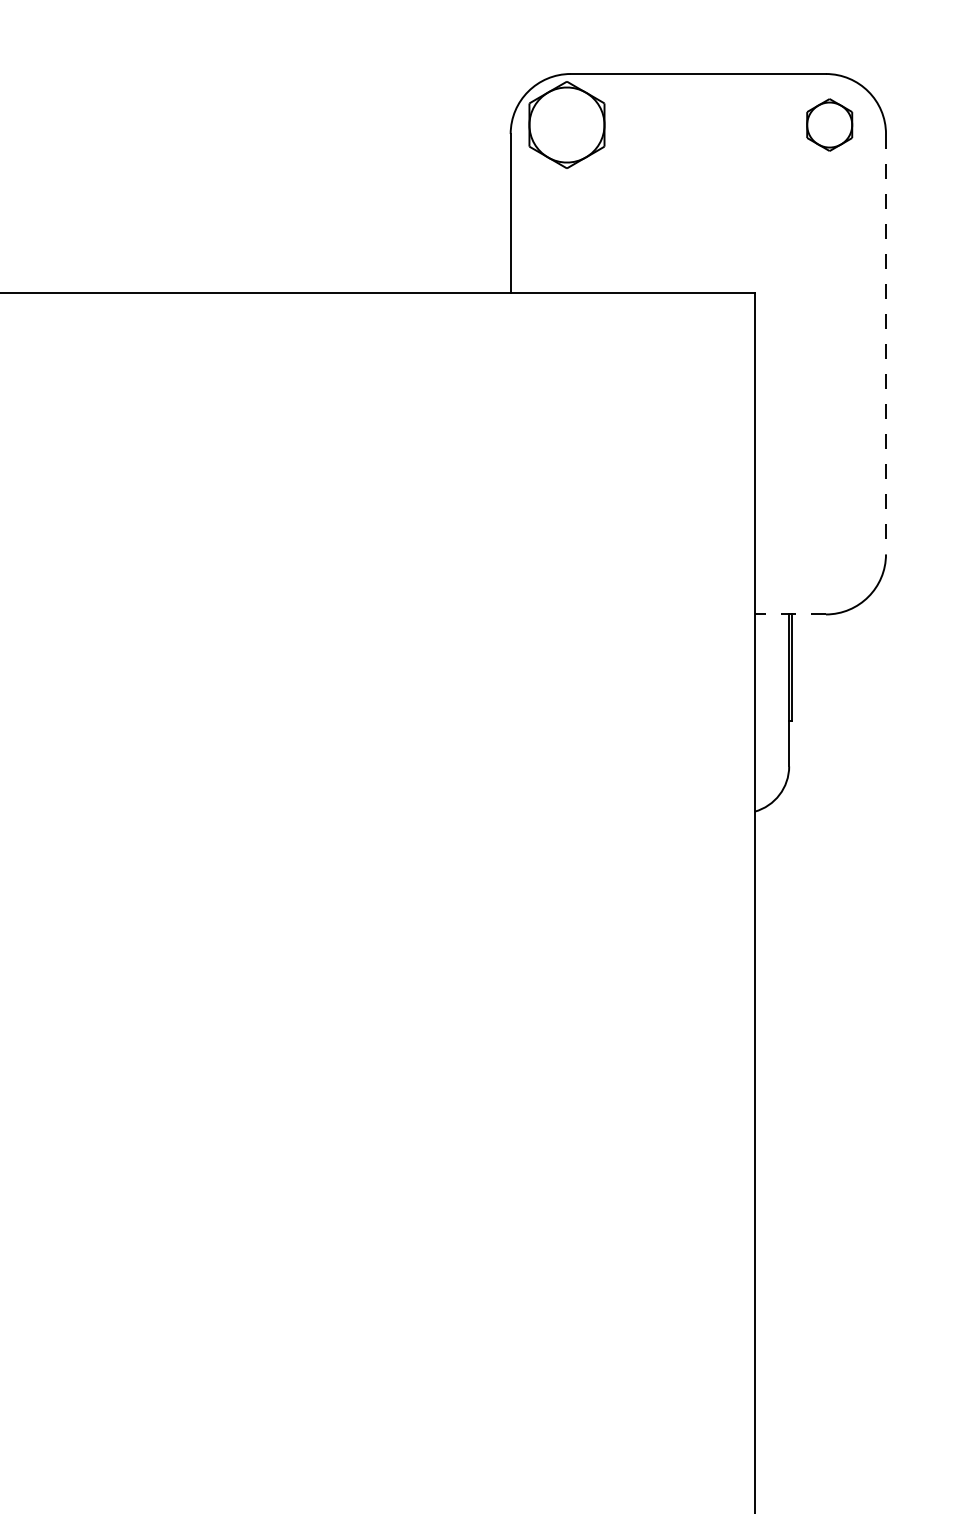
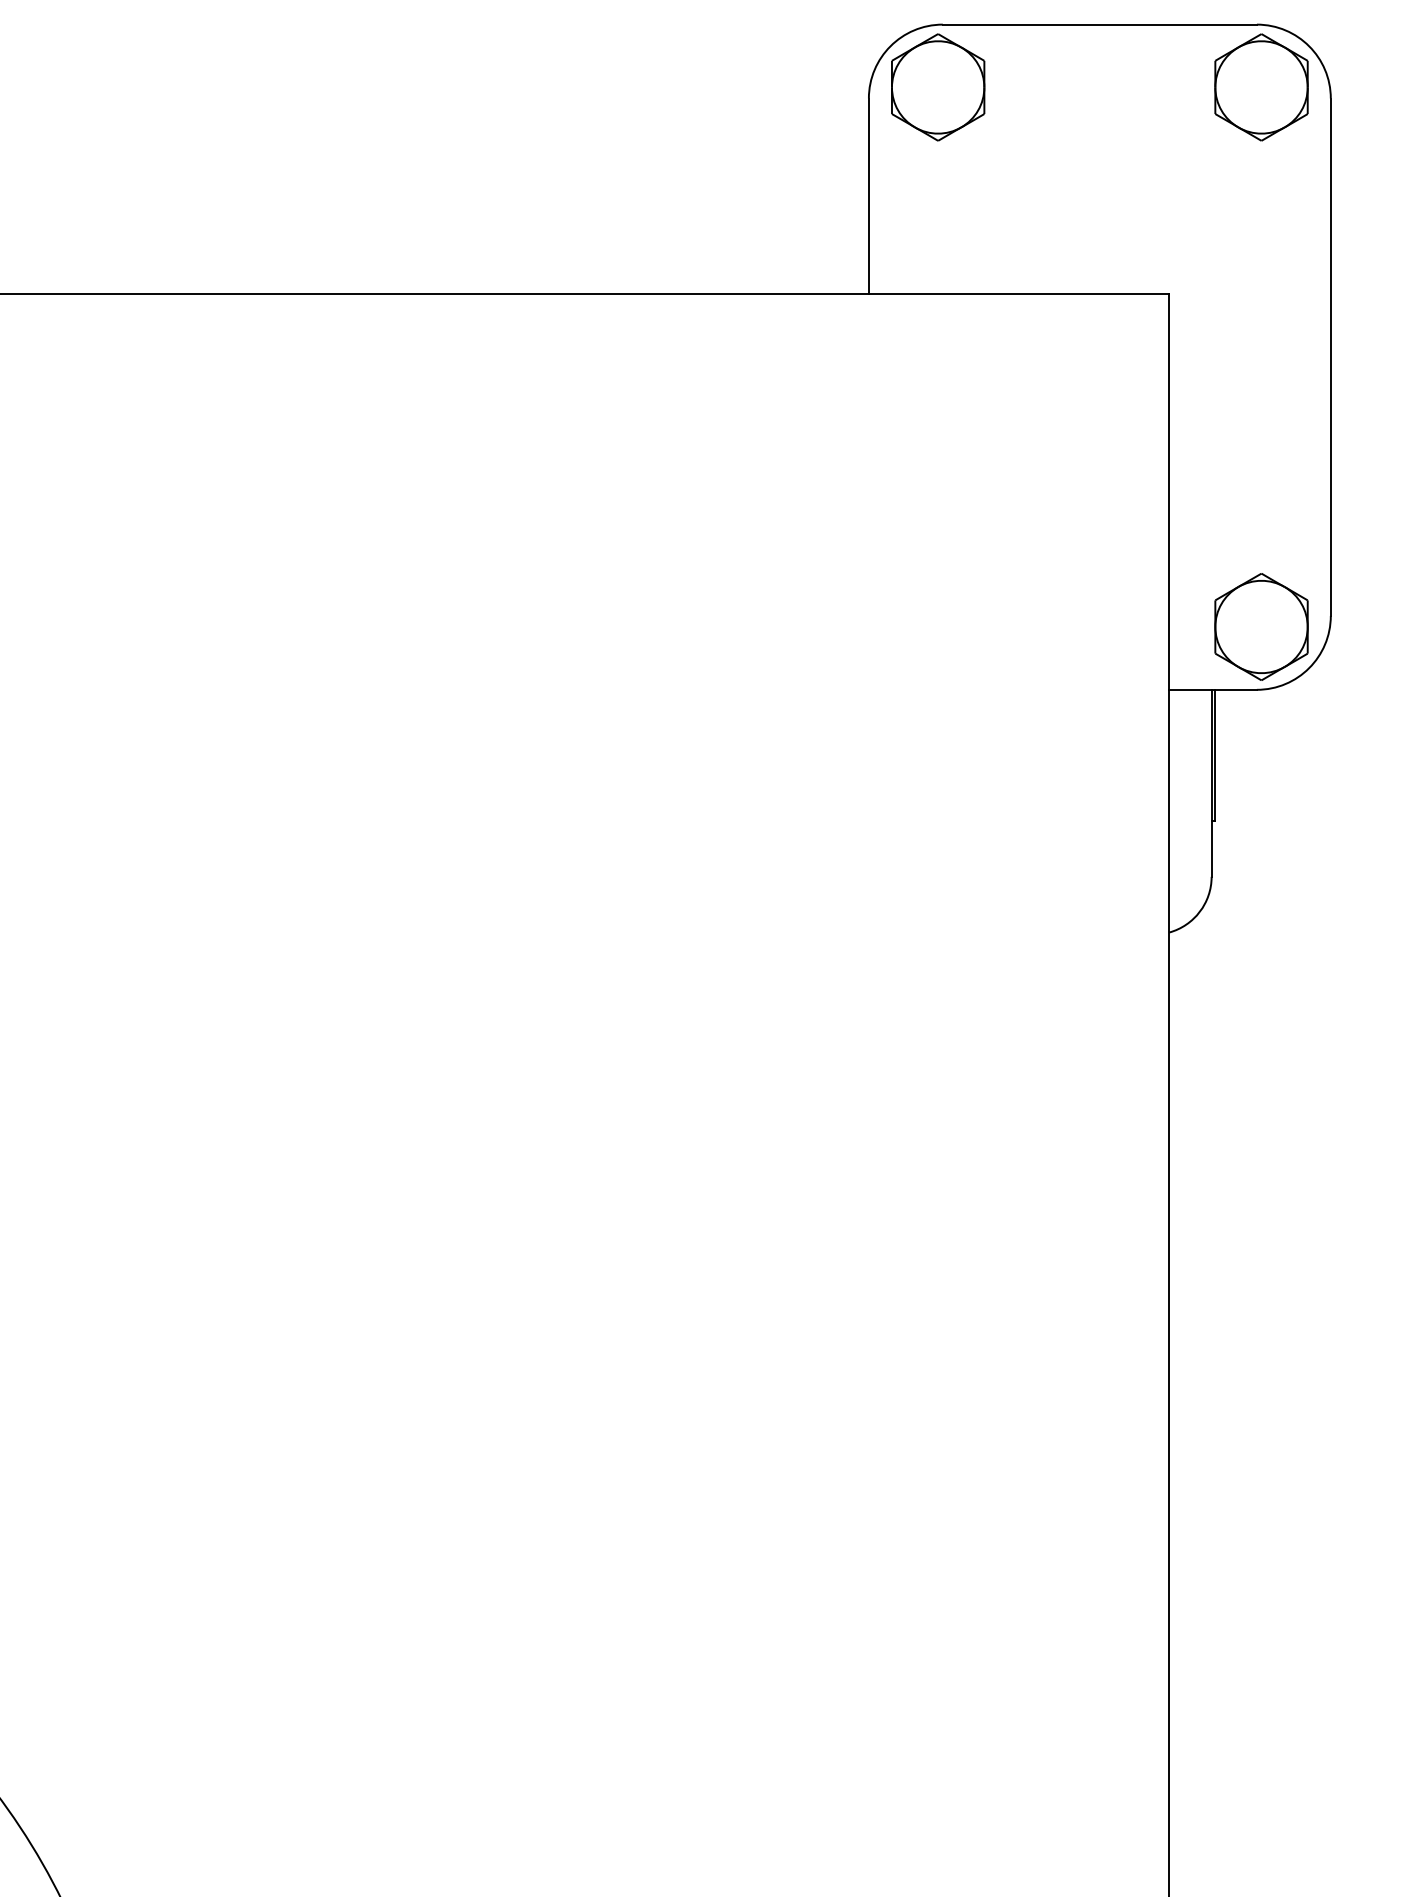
part: (829, 125) -> (1261, 87), size x1.67
line: (885, 344) -> (1330, 357), dashed -> solid
part: (829, 563) -> (1261, 626), added
line: (790, 614) -> (1213, 689), dashed -> solid

